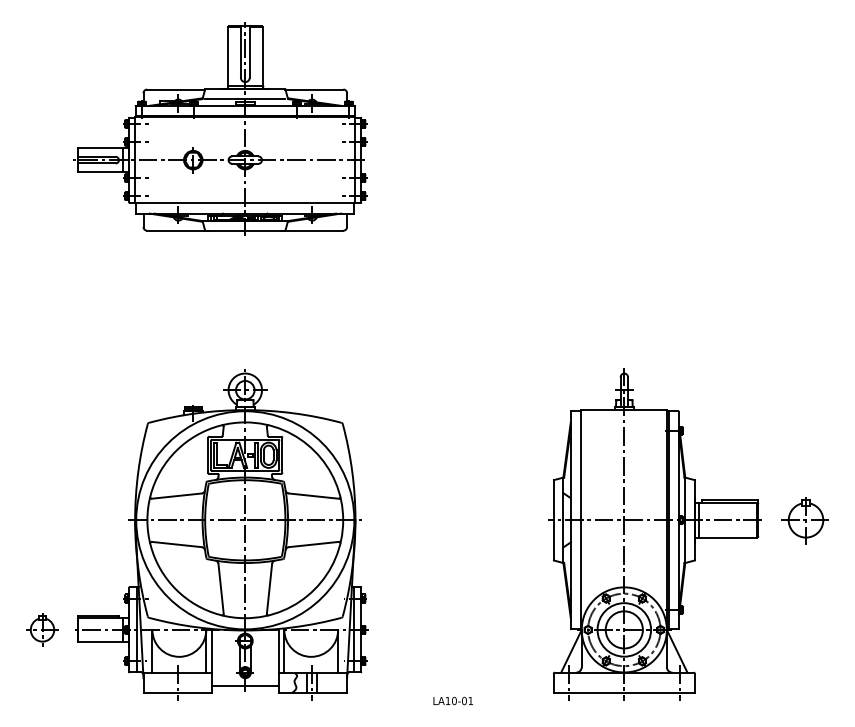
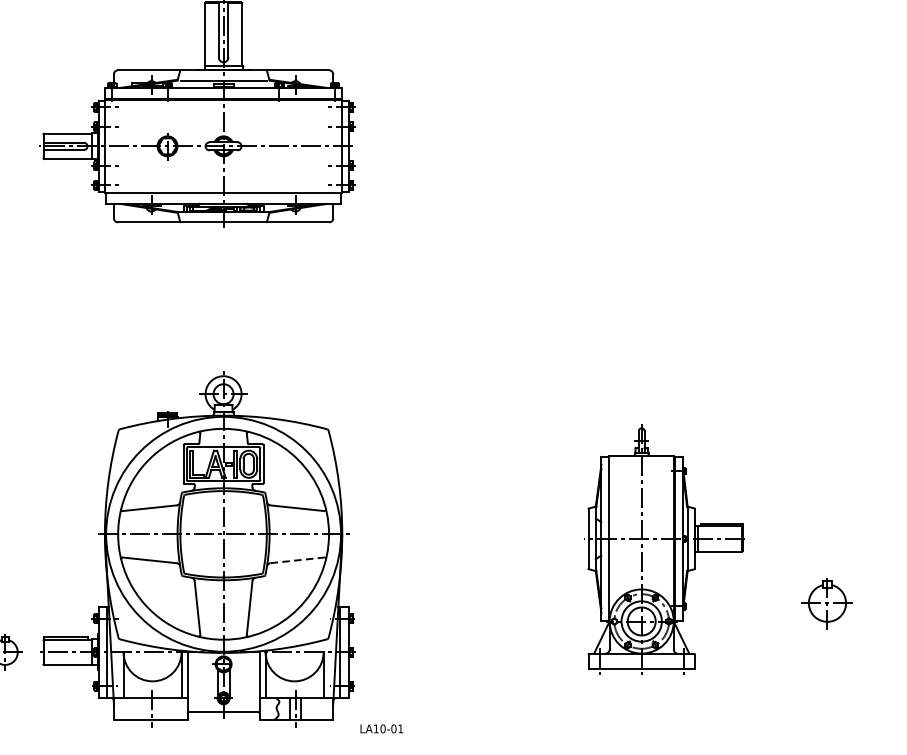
part: (804, 520) -> (825, 603), moved
part: (654, 534) -> (664, 549), size x0.7
line: (314, 544) -> (298, 560), solid -> dashed
text: (452, 700) -> (381, 728), moved

